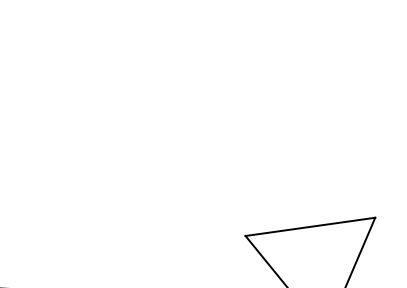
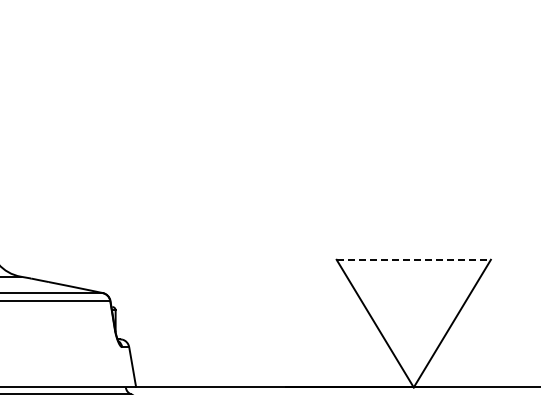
line: (310, 226) -> (414, 259), solid -> dashed

